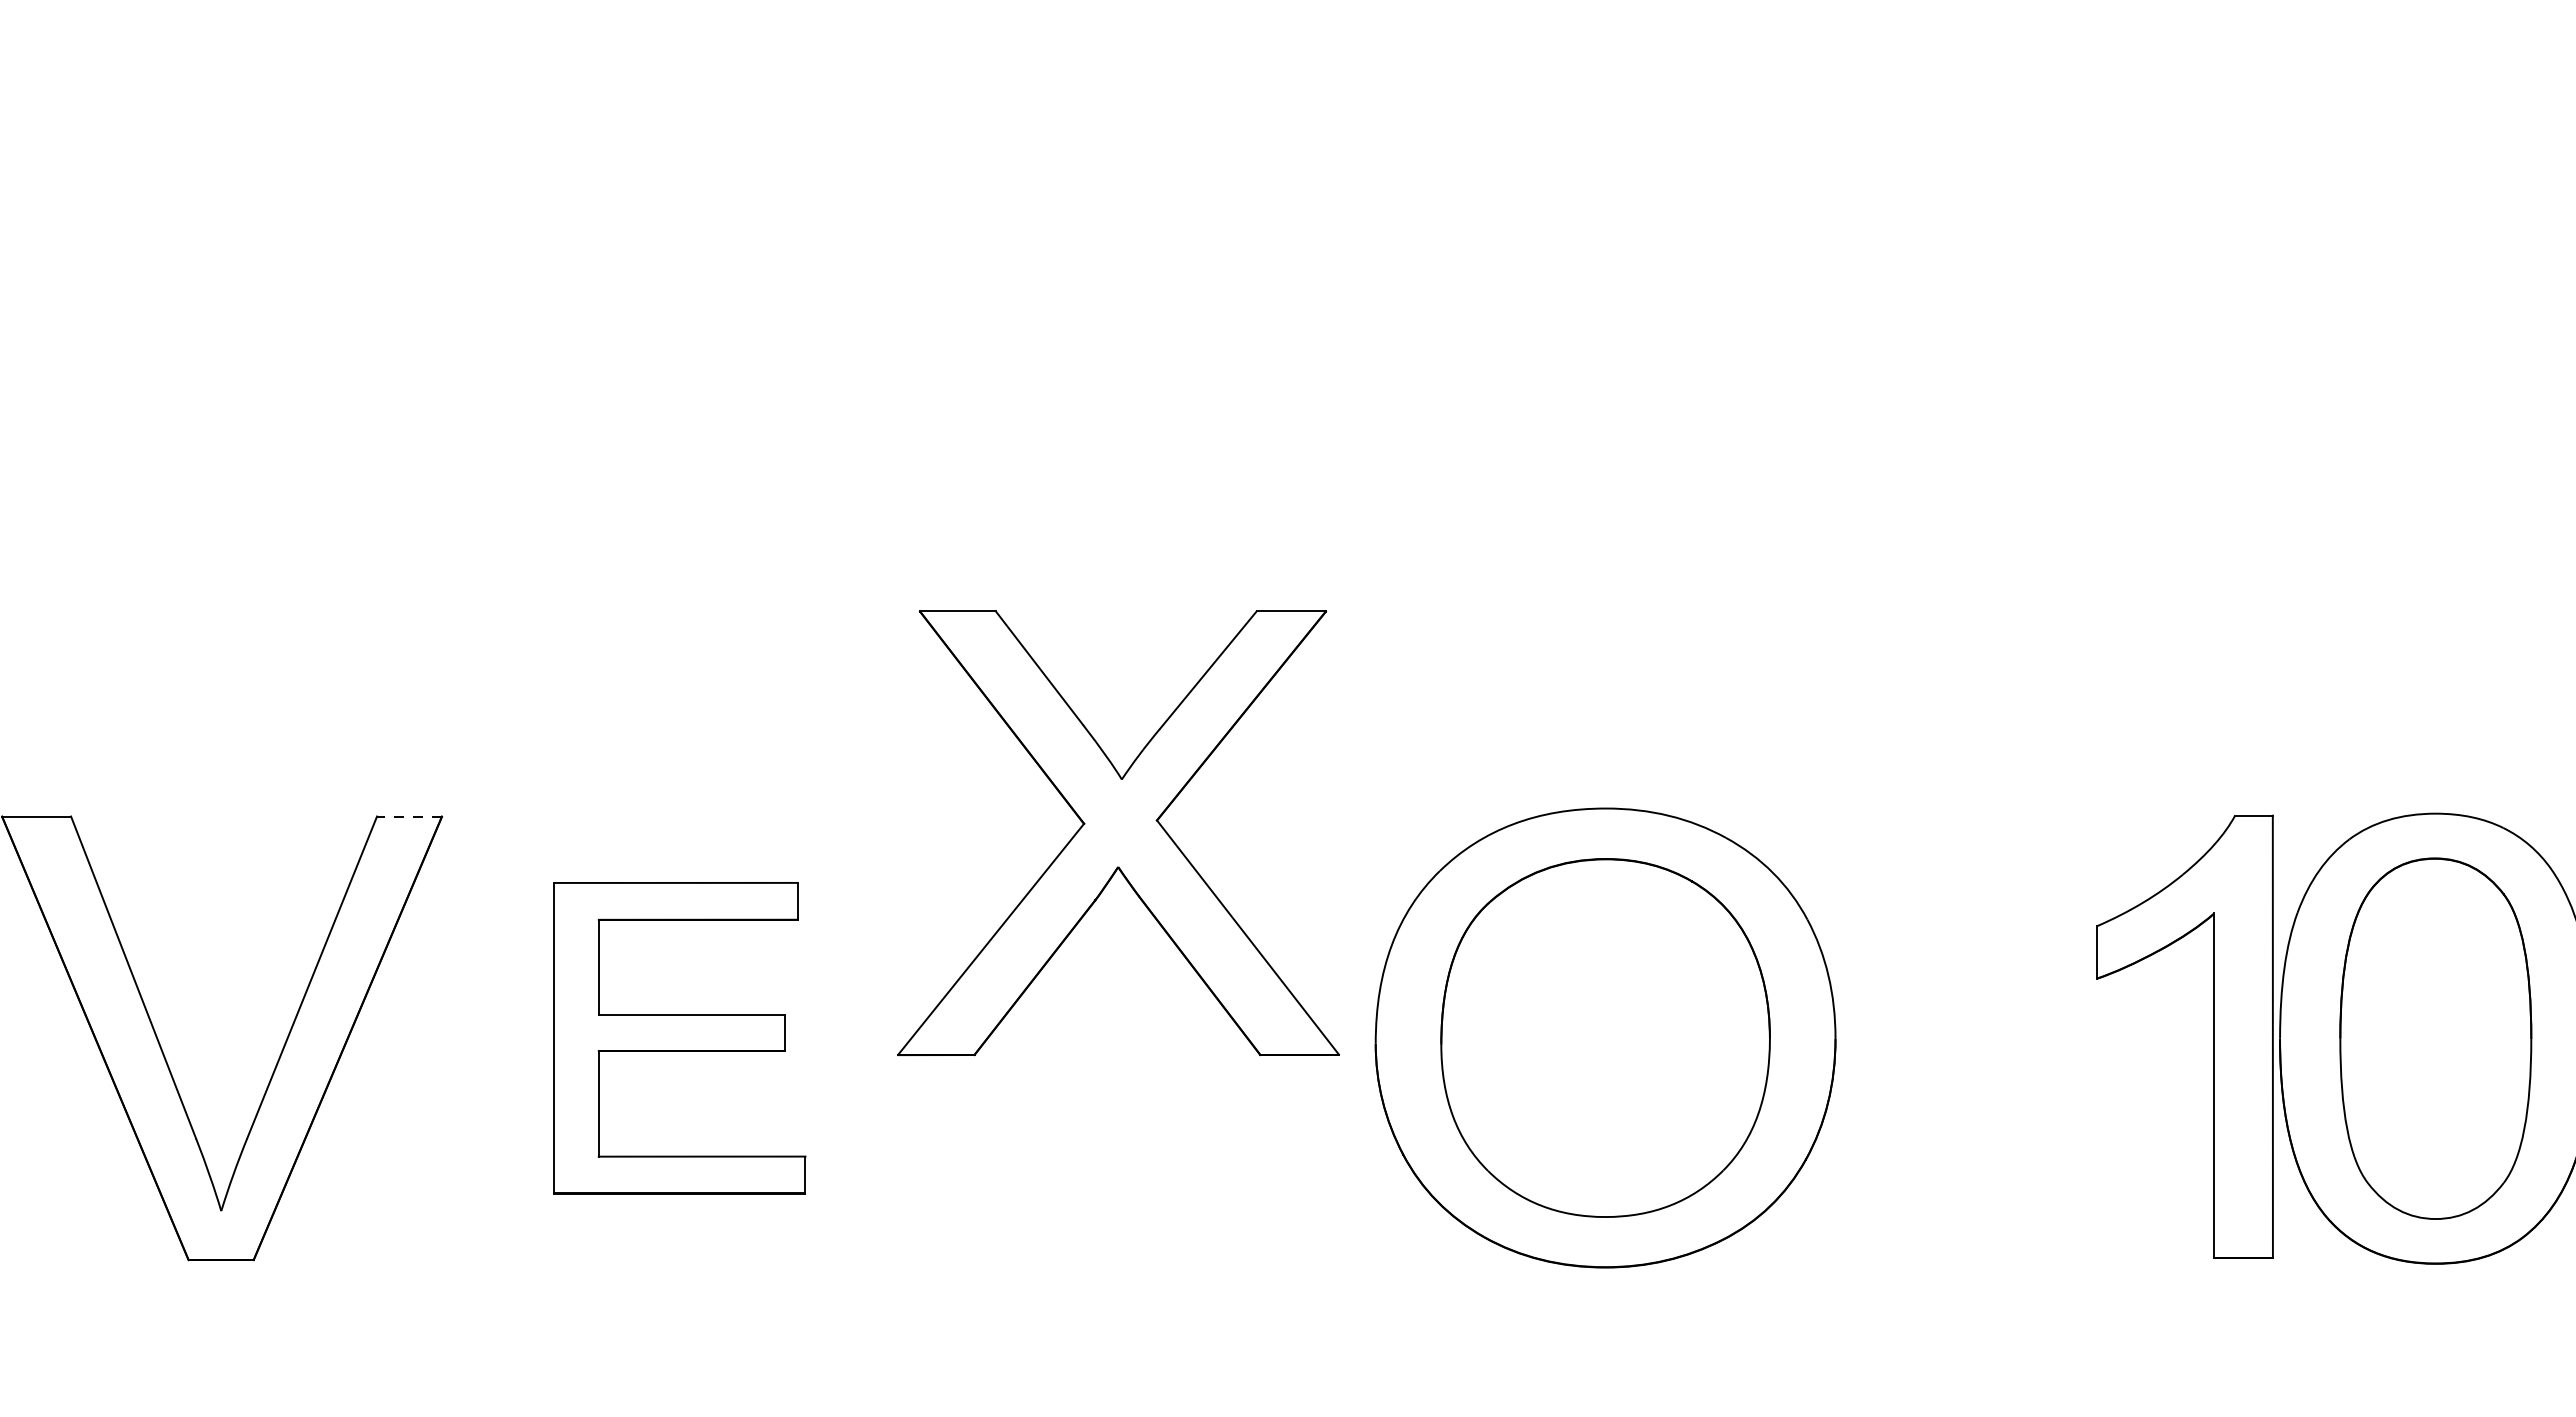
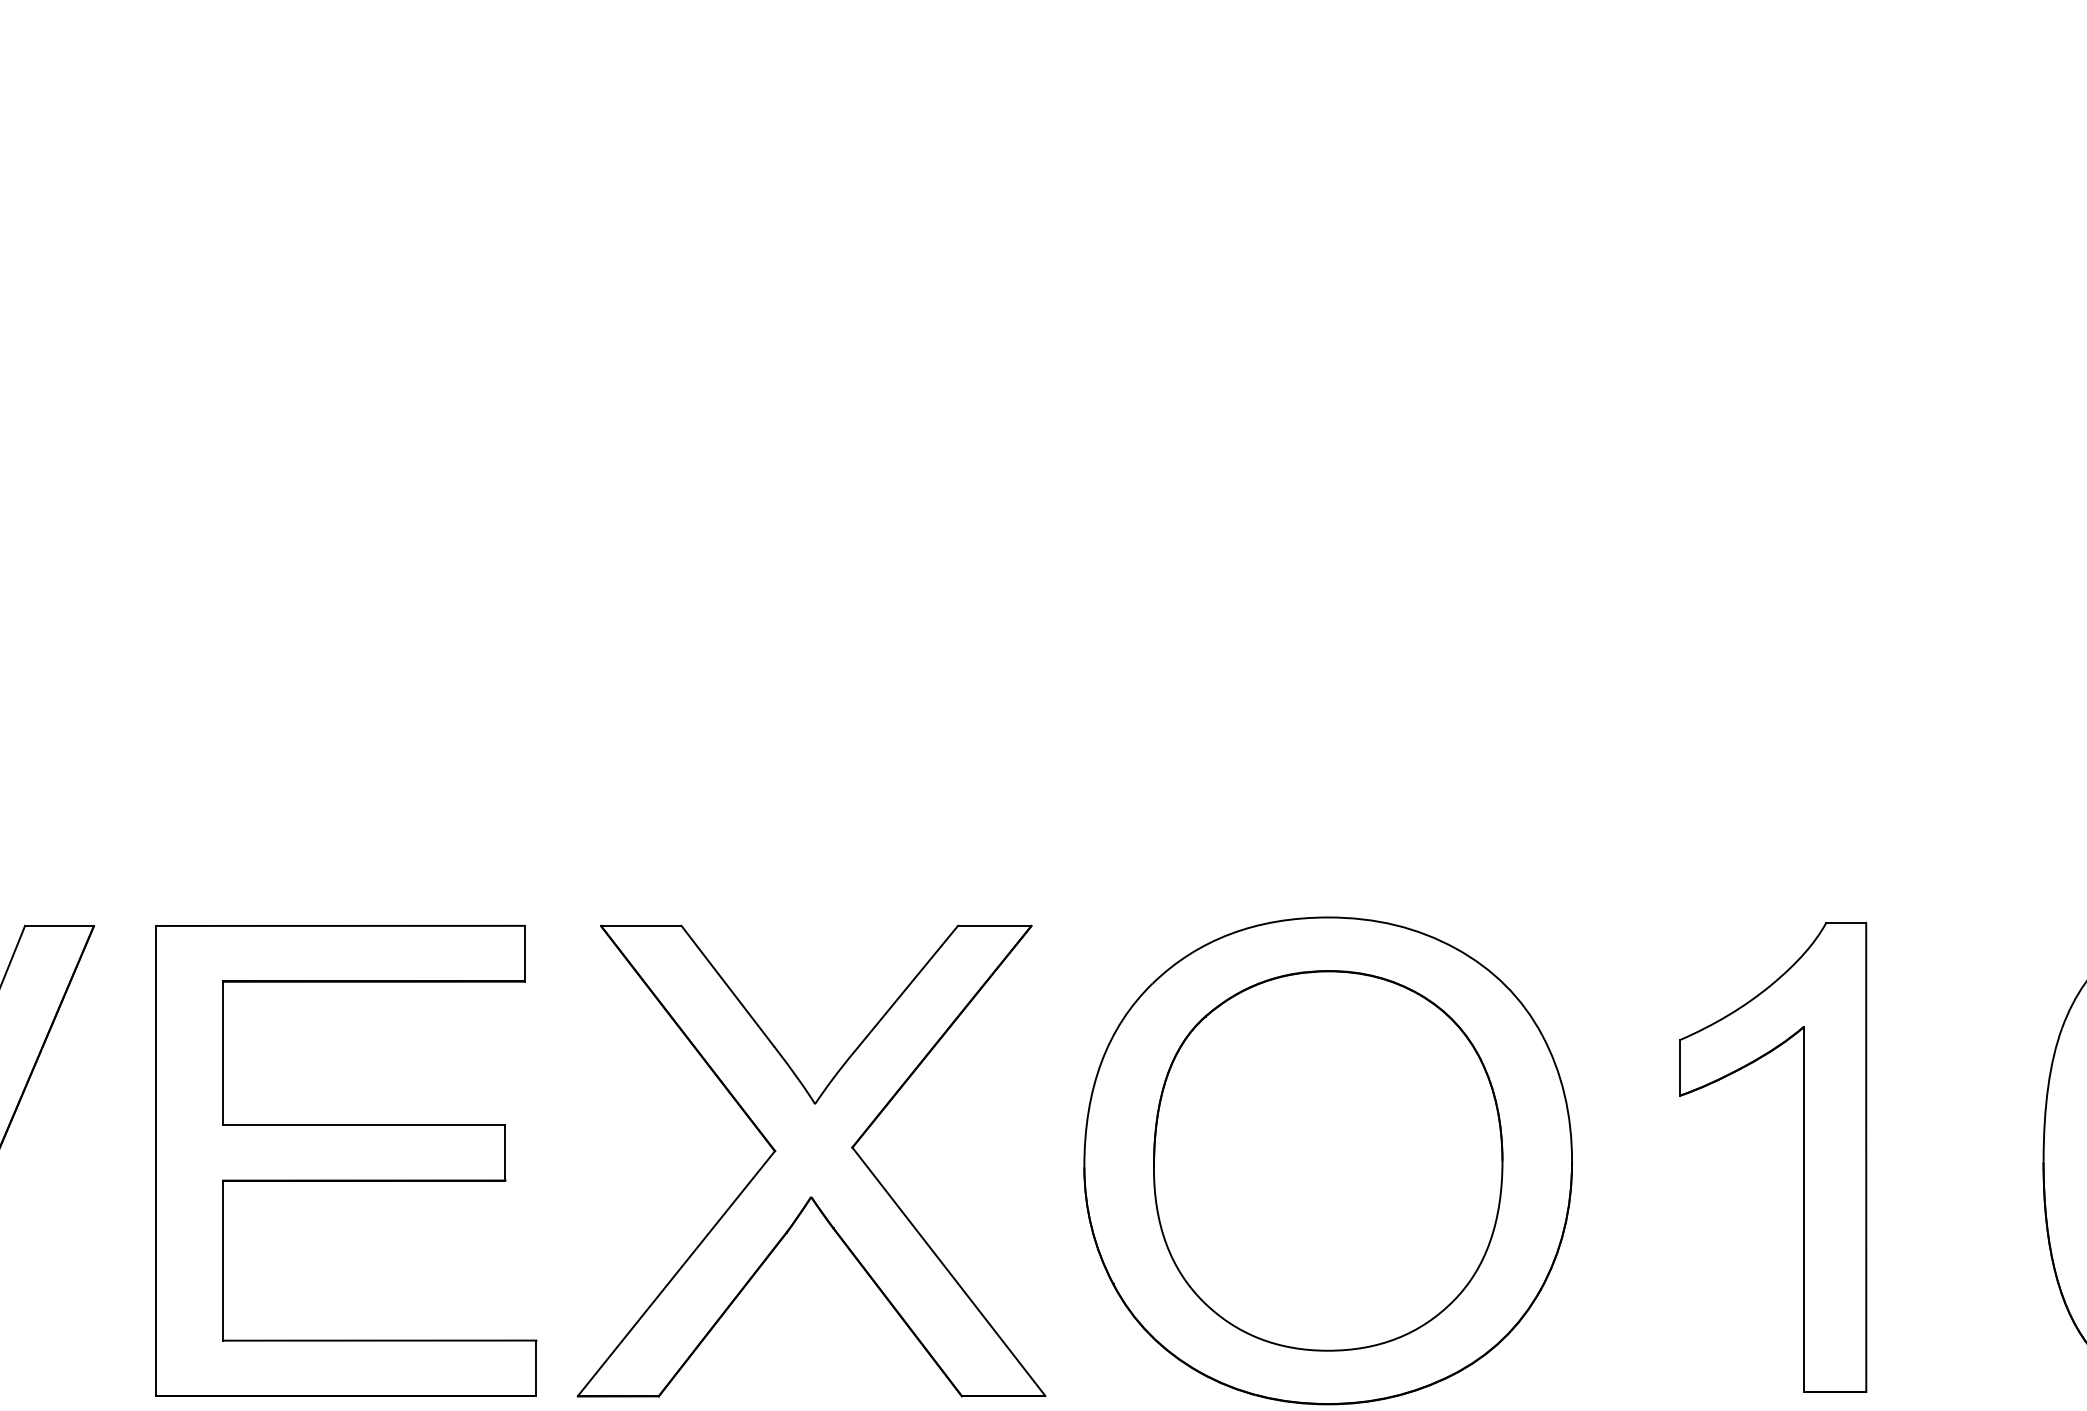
line: (409, 816) -> (59, 925), dashed -> solid
part: (1118, 833) -> (811, 1161), moved
part: (2213, 1036) -> (1803, 1157), moved
part: (679, 1037) -> (345, 1160), size x1.43

